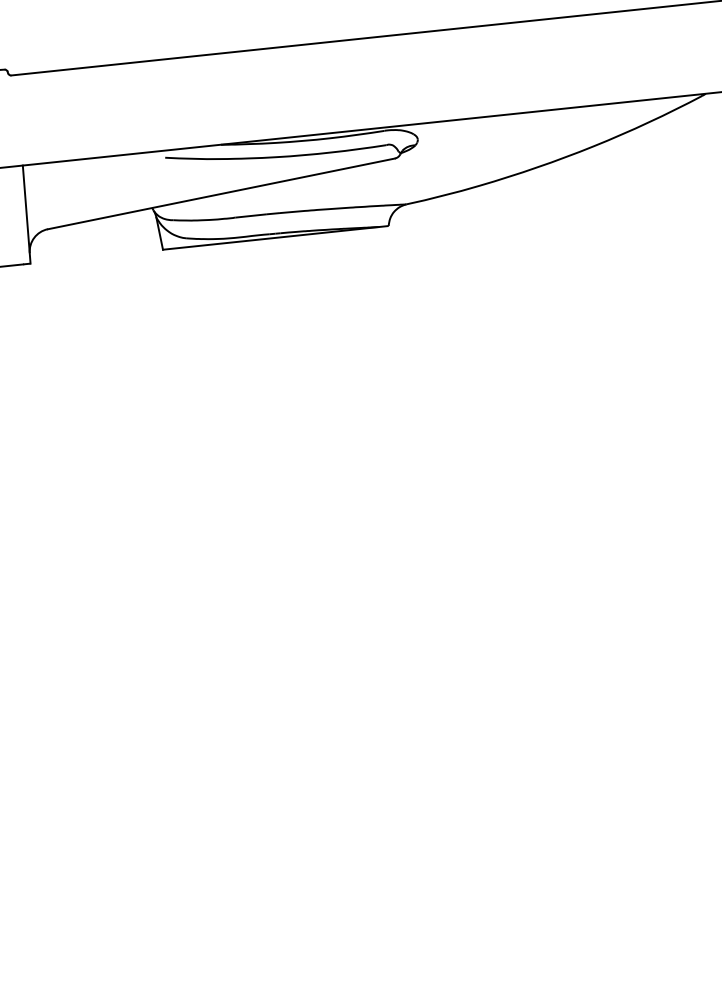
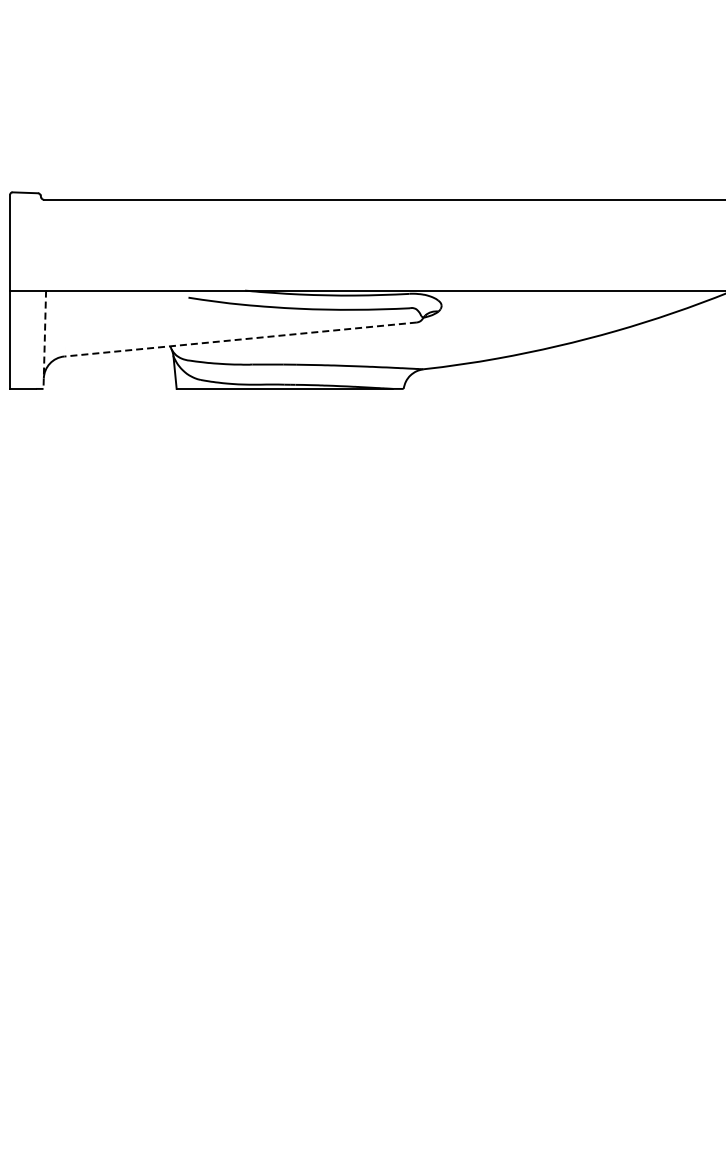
line: (221, 193) -> (240, 339), solid -> dashed
line: (26, 215) -> (44, 340), solid -> dashed

